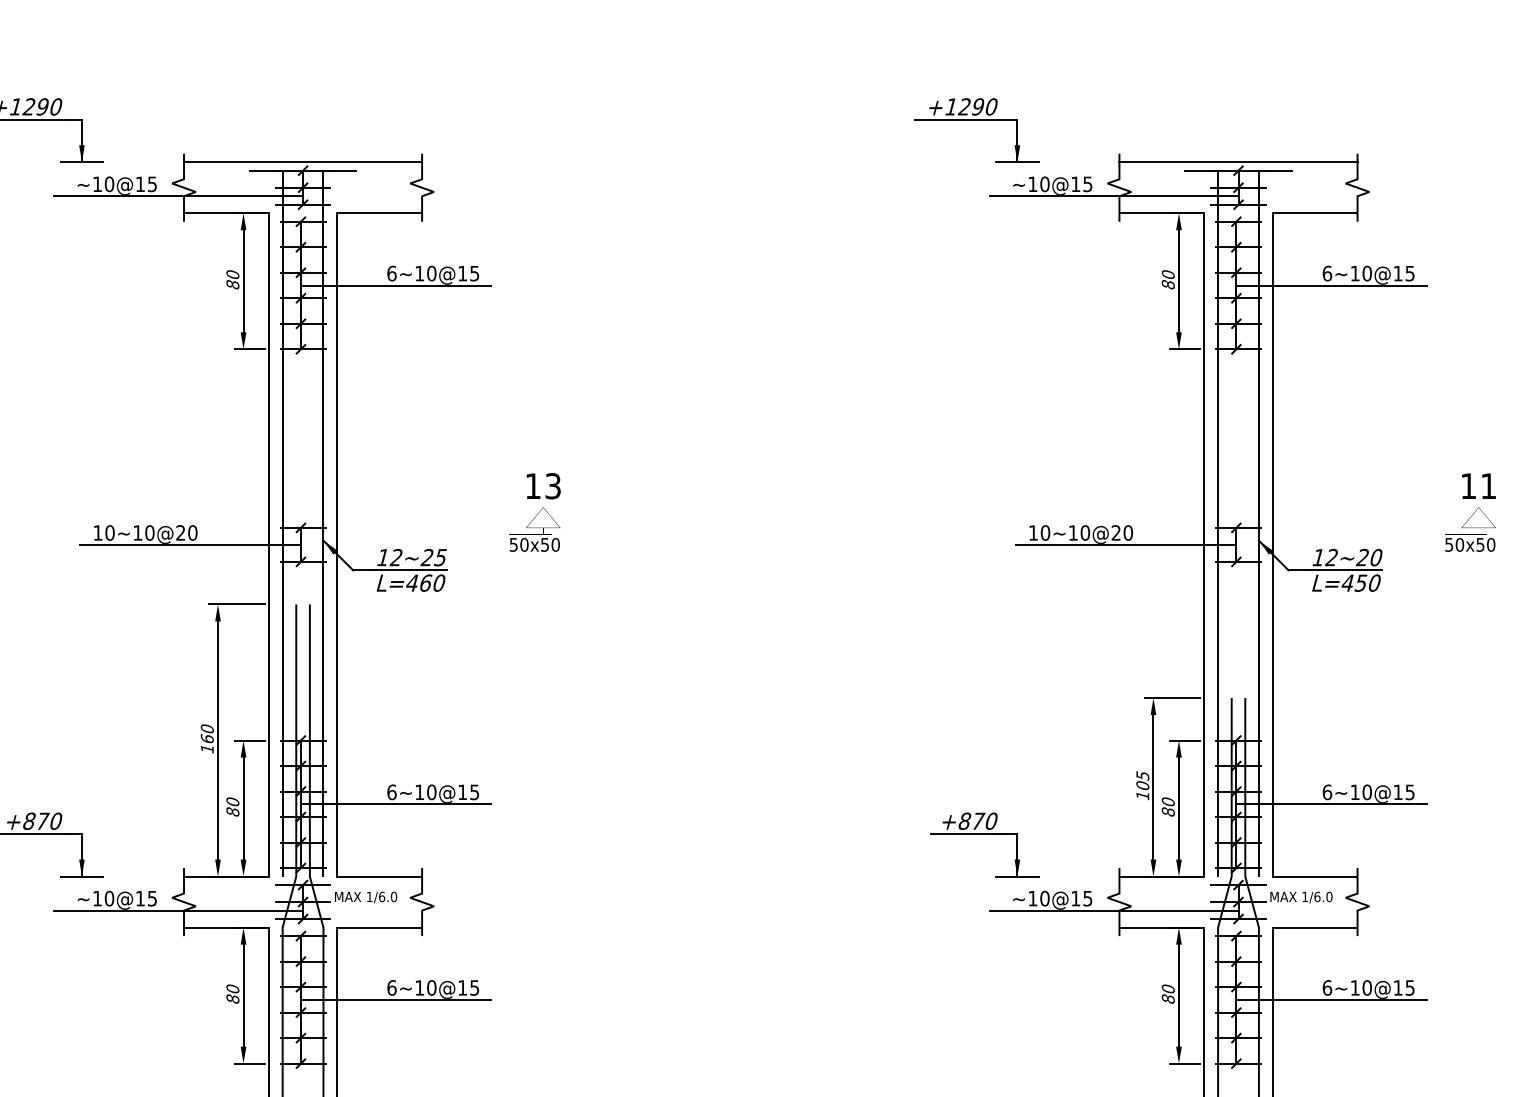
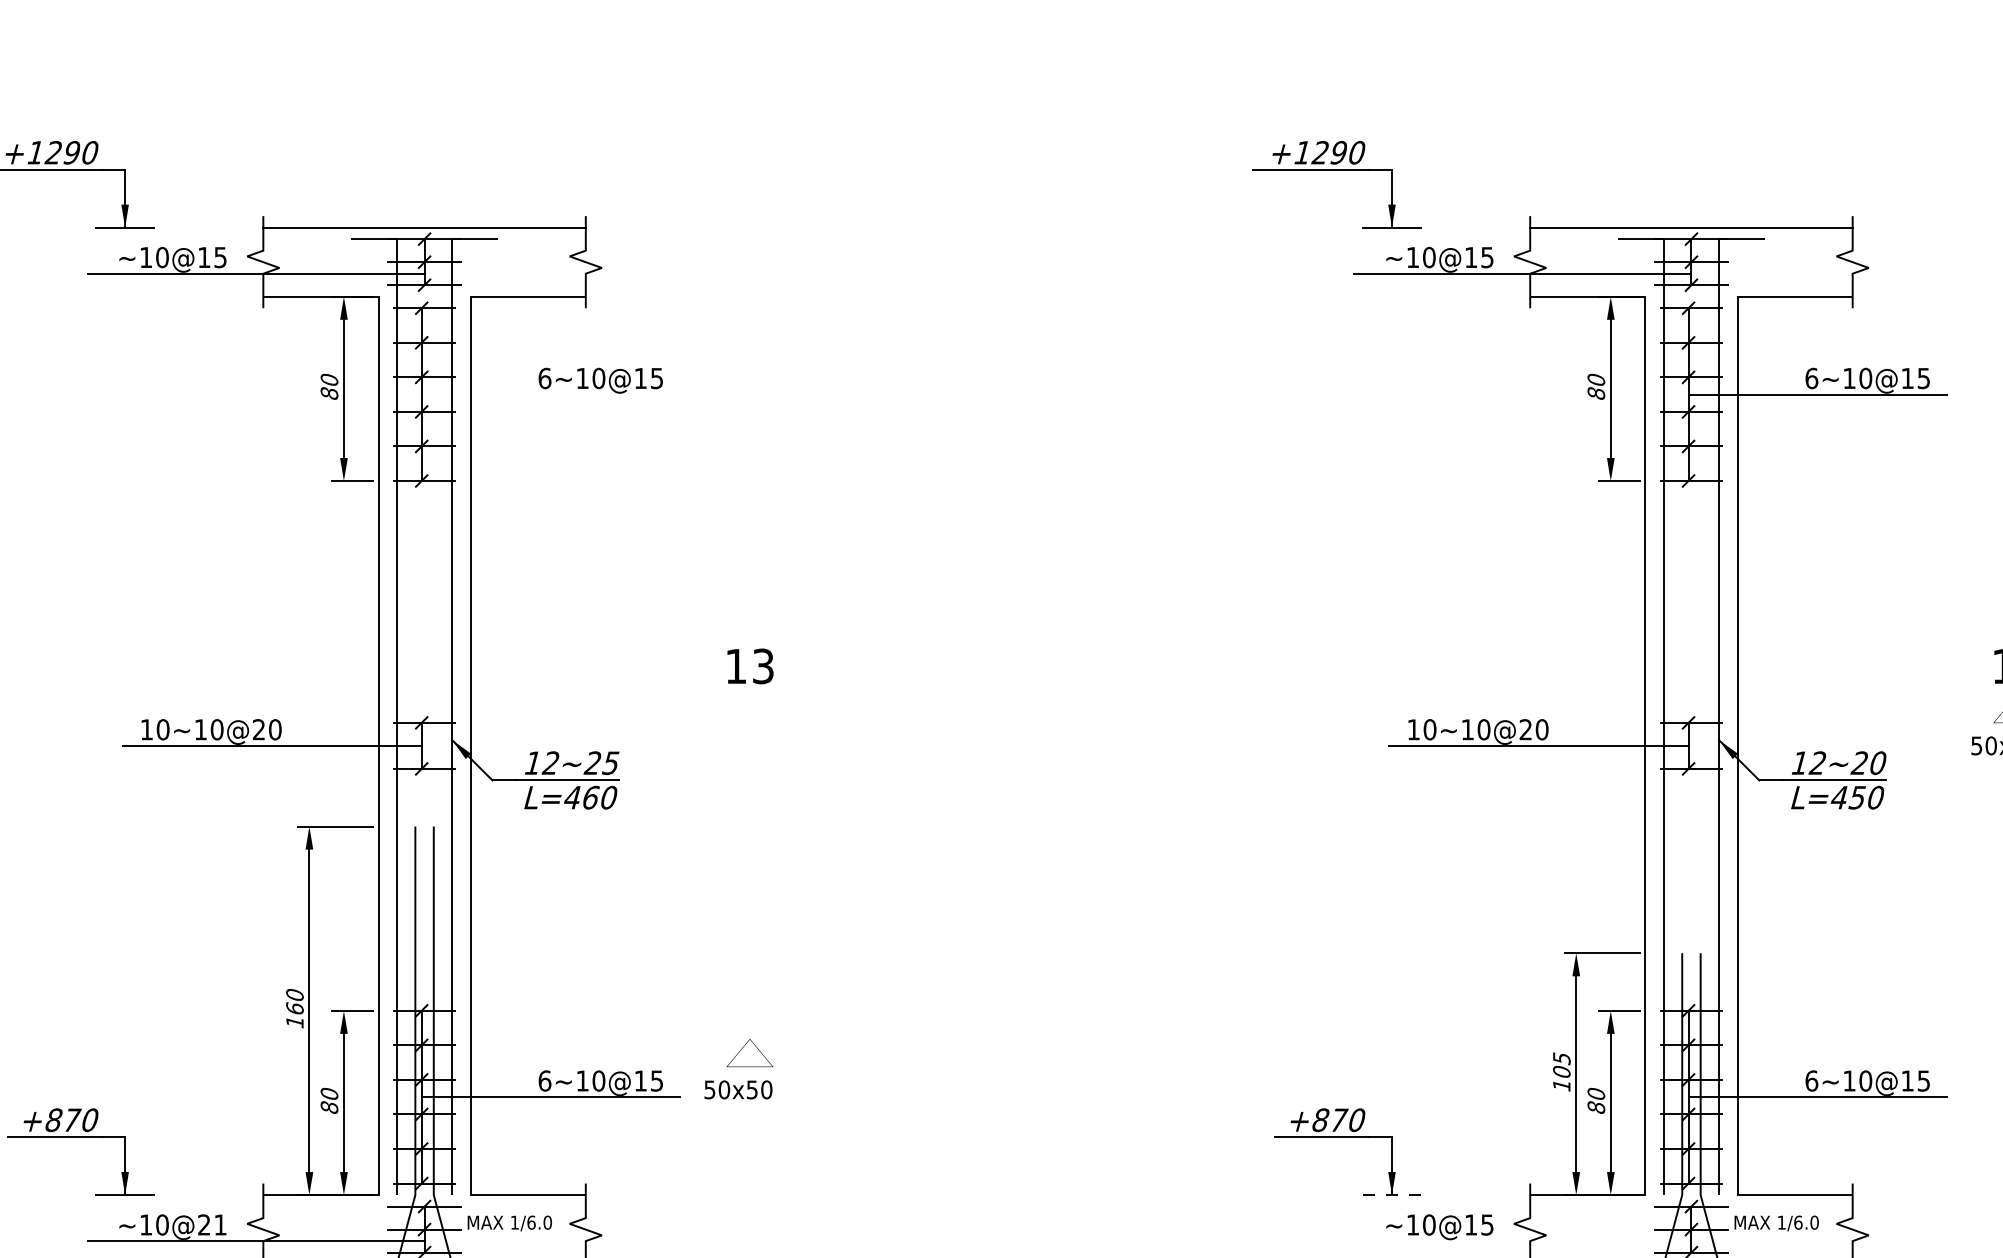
line: (395, 285) -> (549, 394), removed
text: (534, 529) -> (738, 1069), moved
line: (1017, 876) -> (1392, 1194), solid -> dashed
text: (145, 898) -> (211, 1224), ~10@15 -> ~10@21
line: (1113, 910) -> (1522, 1241), removed

